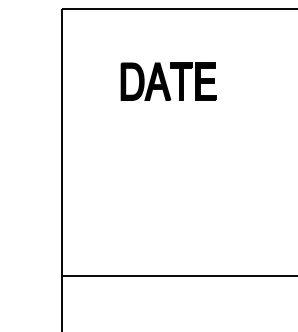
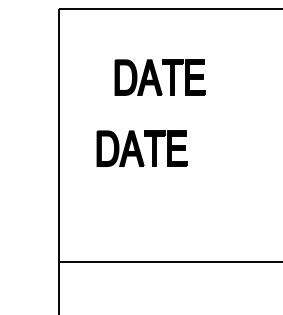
part: (149, 156) -> (141, 148), added

